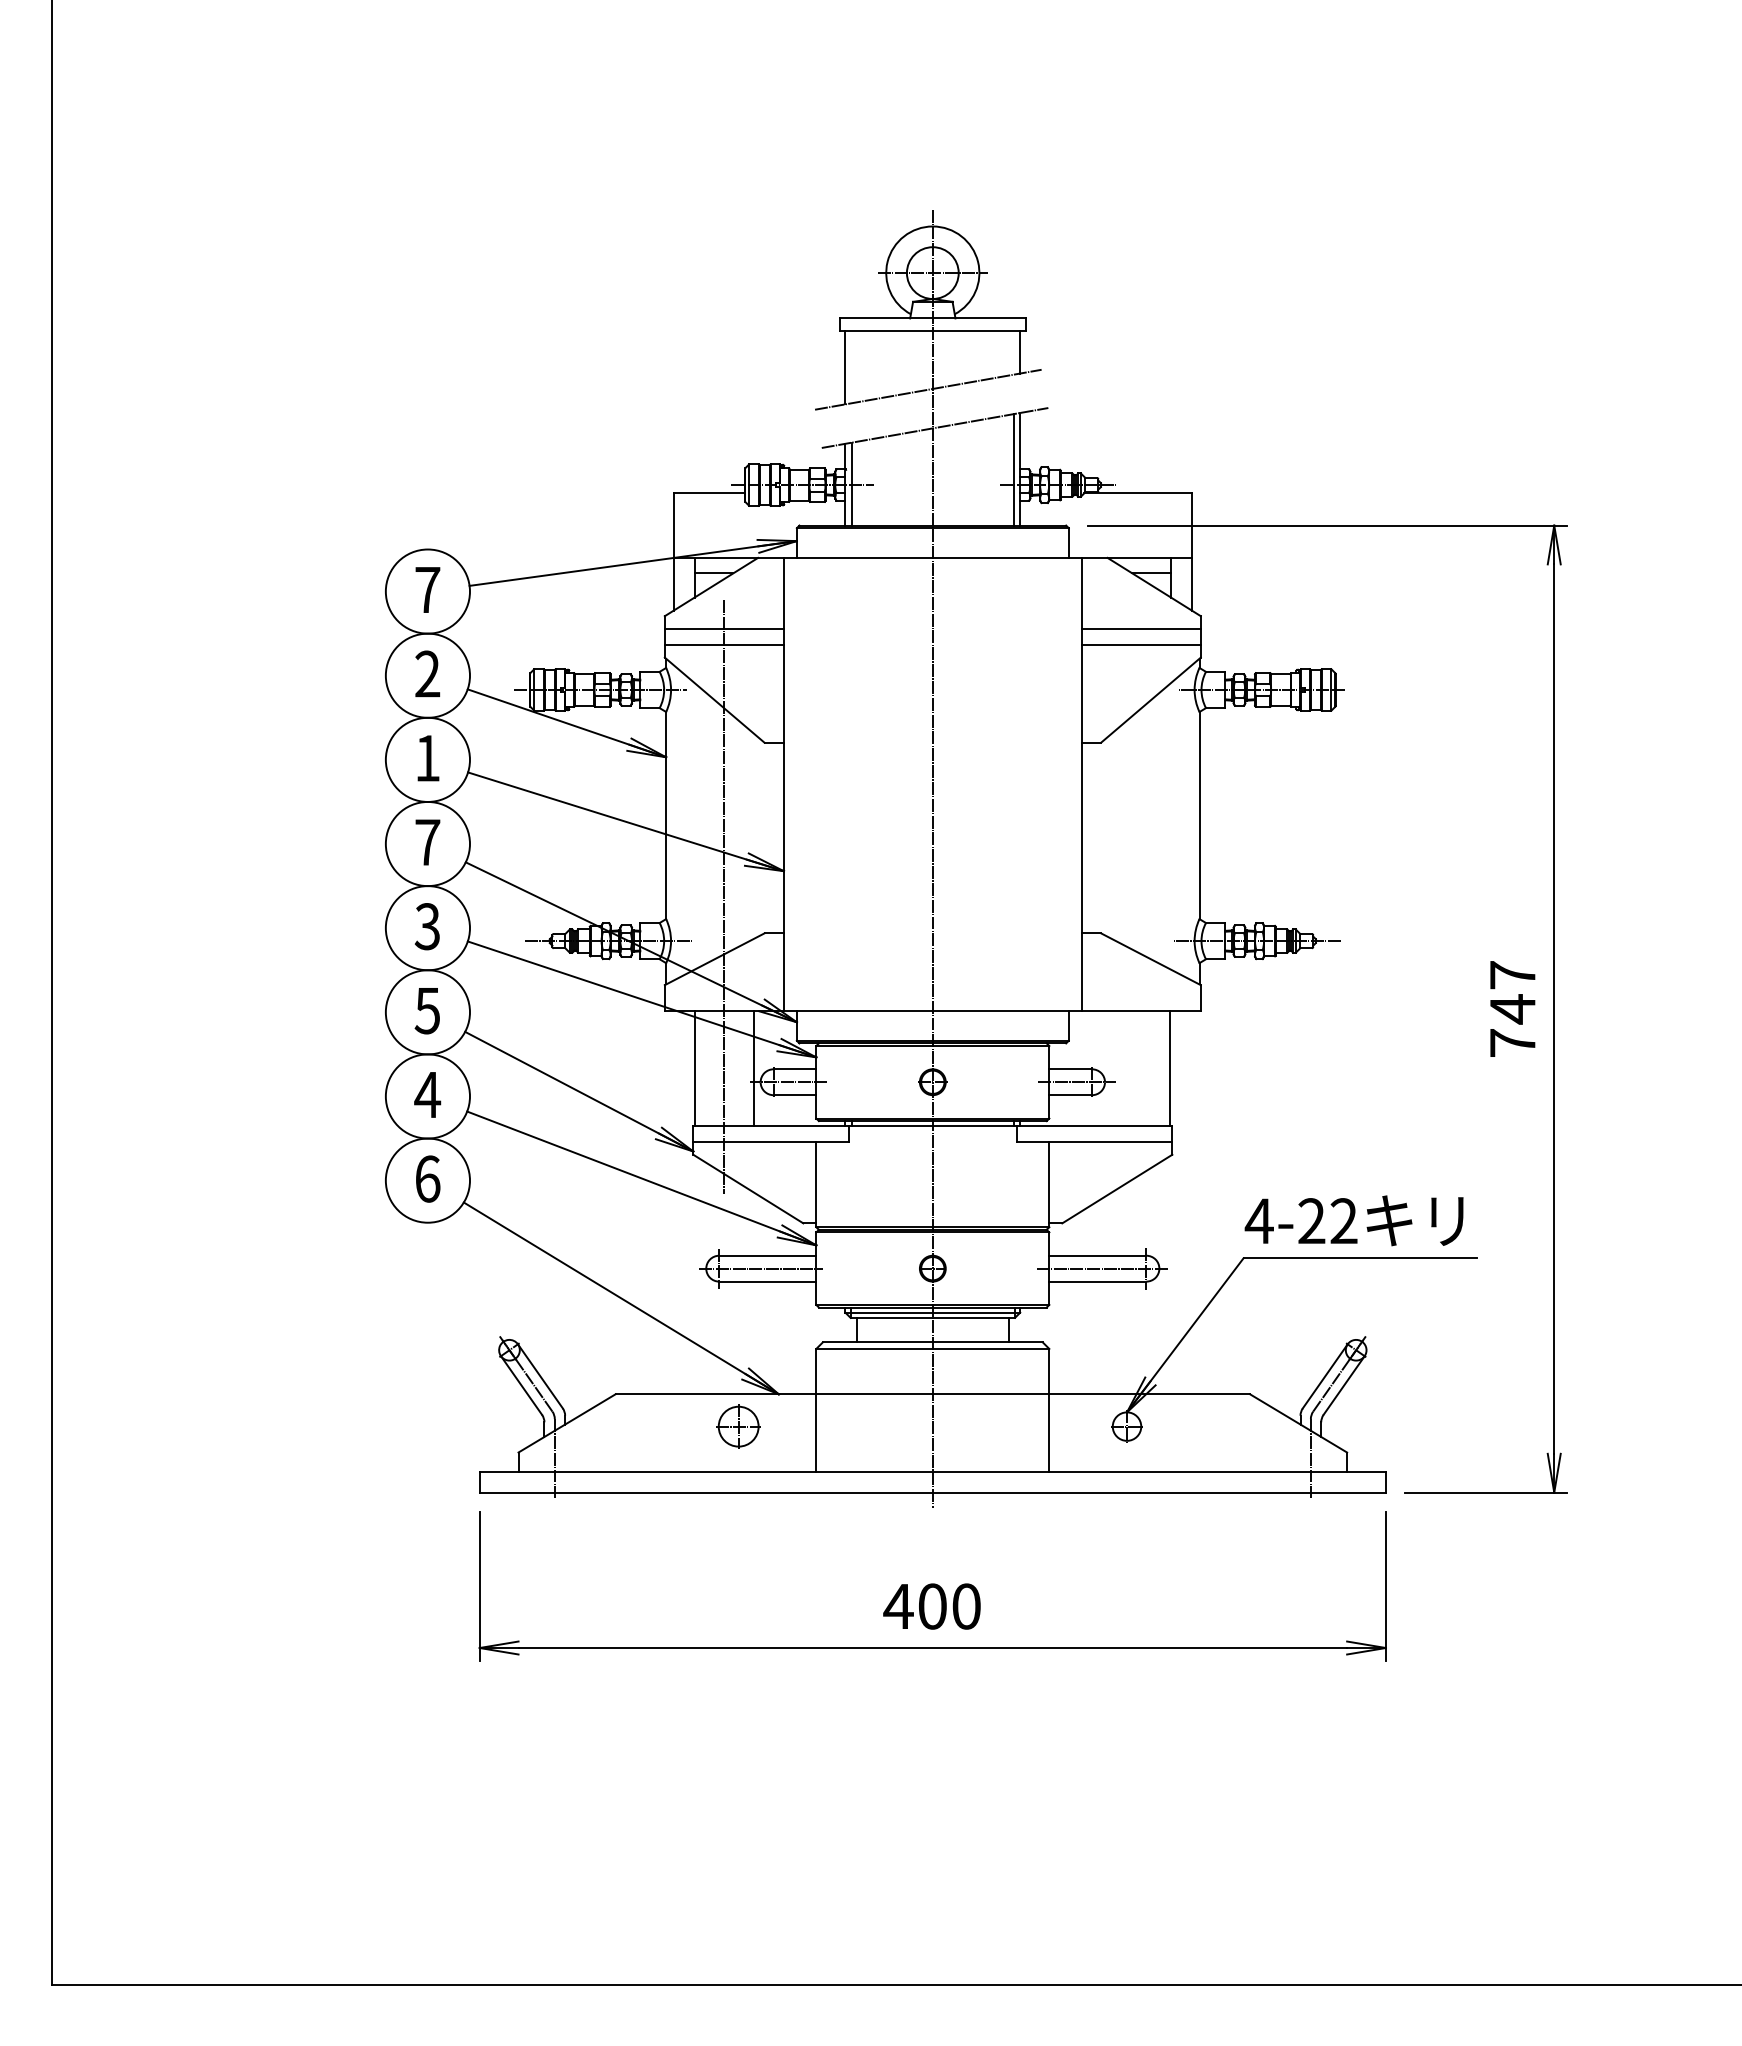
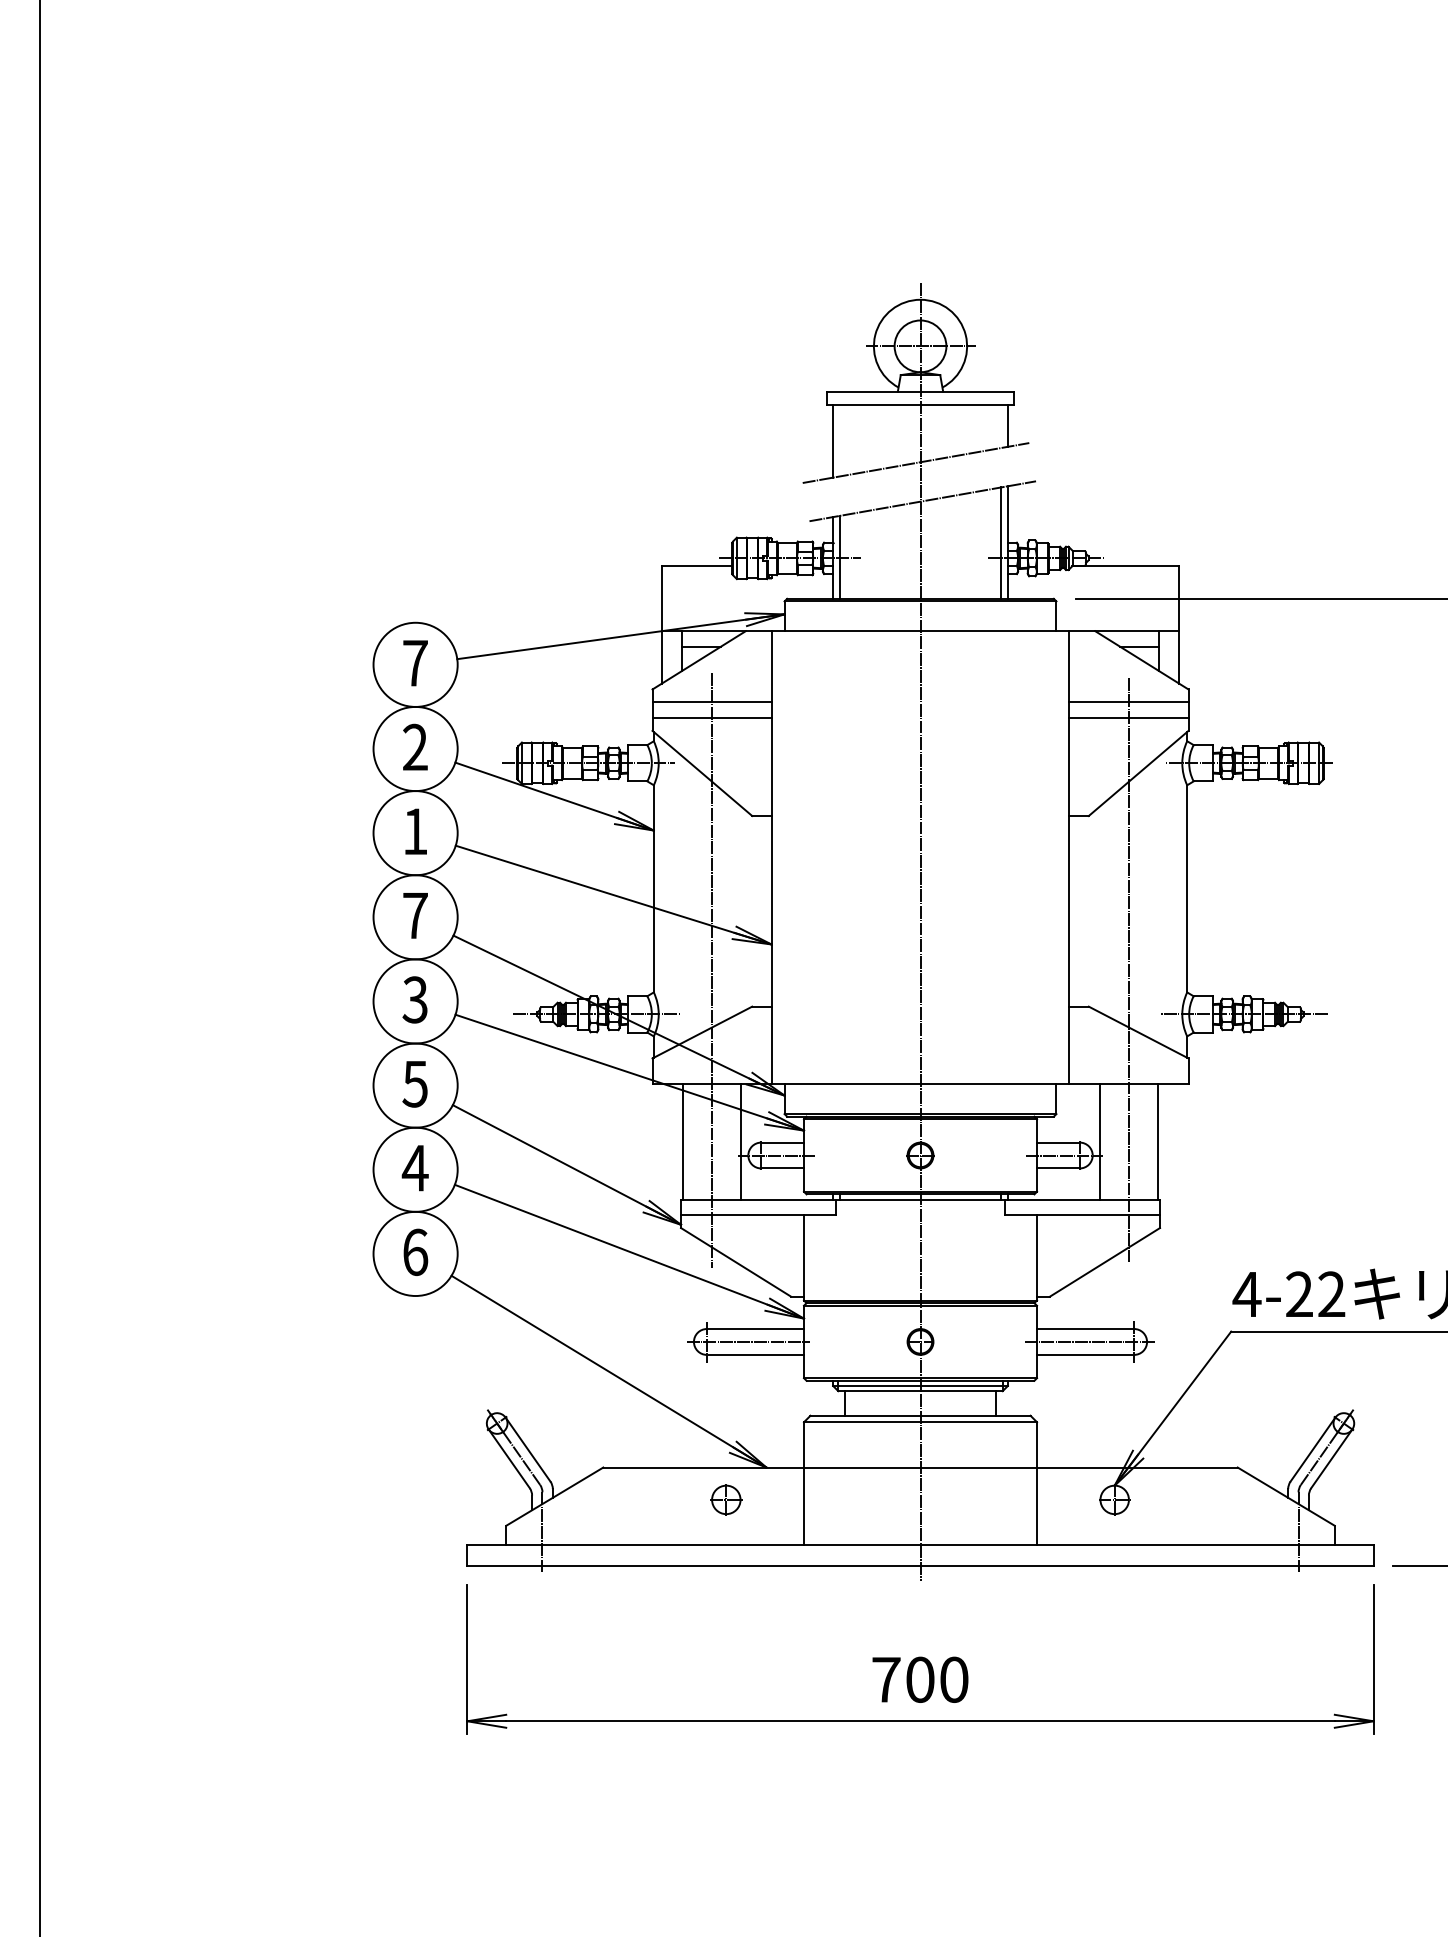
line: (1141, 896) -> (1129, 969), added
line: (1112, 1068) -> (1100, 1141), added
part: (738, 1426) -> (726, 1499), size x0.71
text: (898, 1606) -> (886, 1679), 400 -> 700

